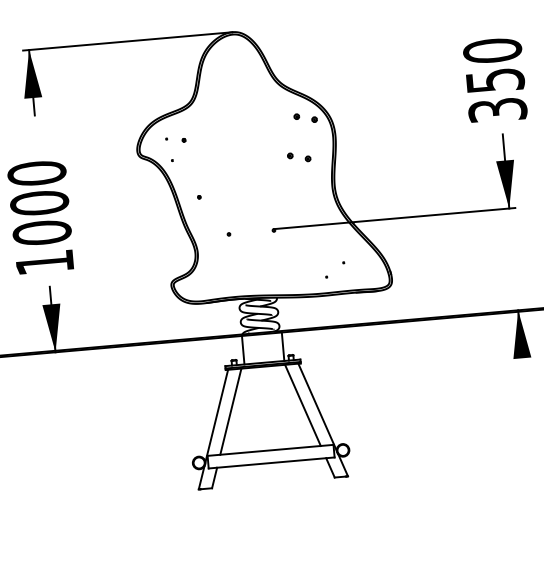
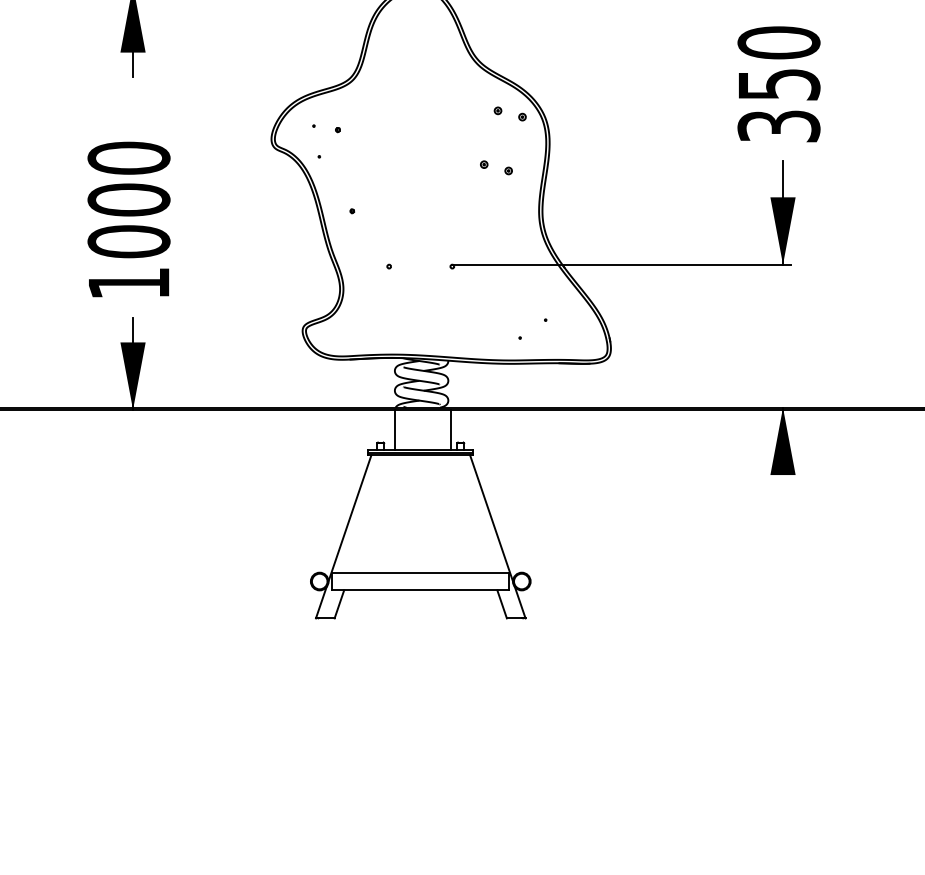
line: (302, 405) -> (471, 513), removed
line: (231, 411) -> (370, 513), removed

